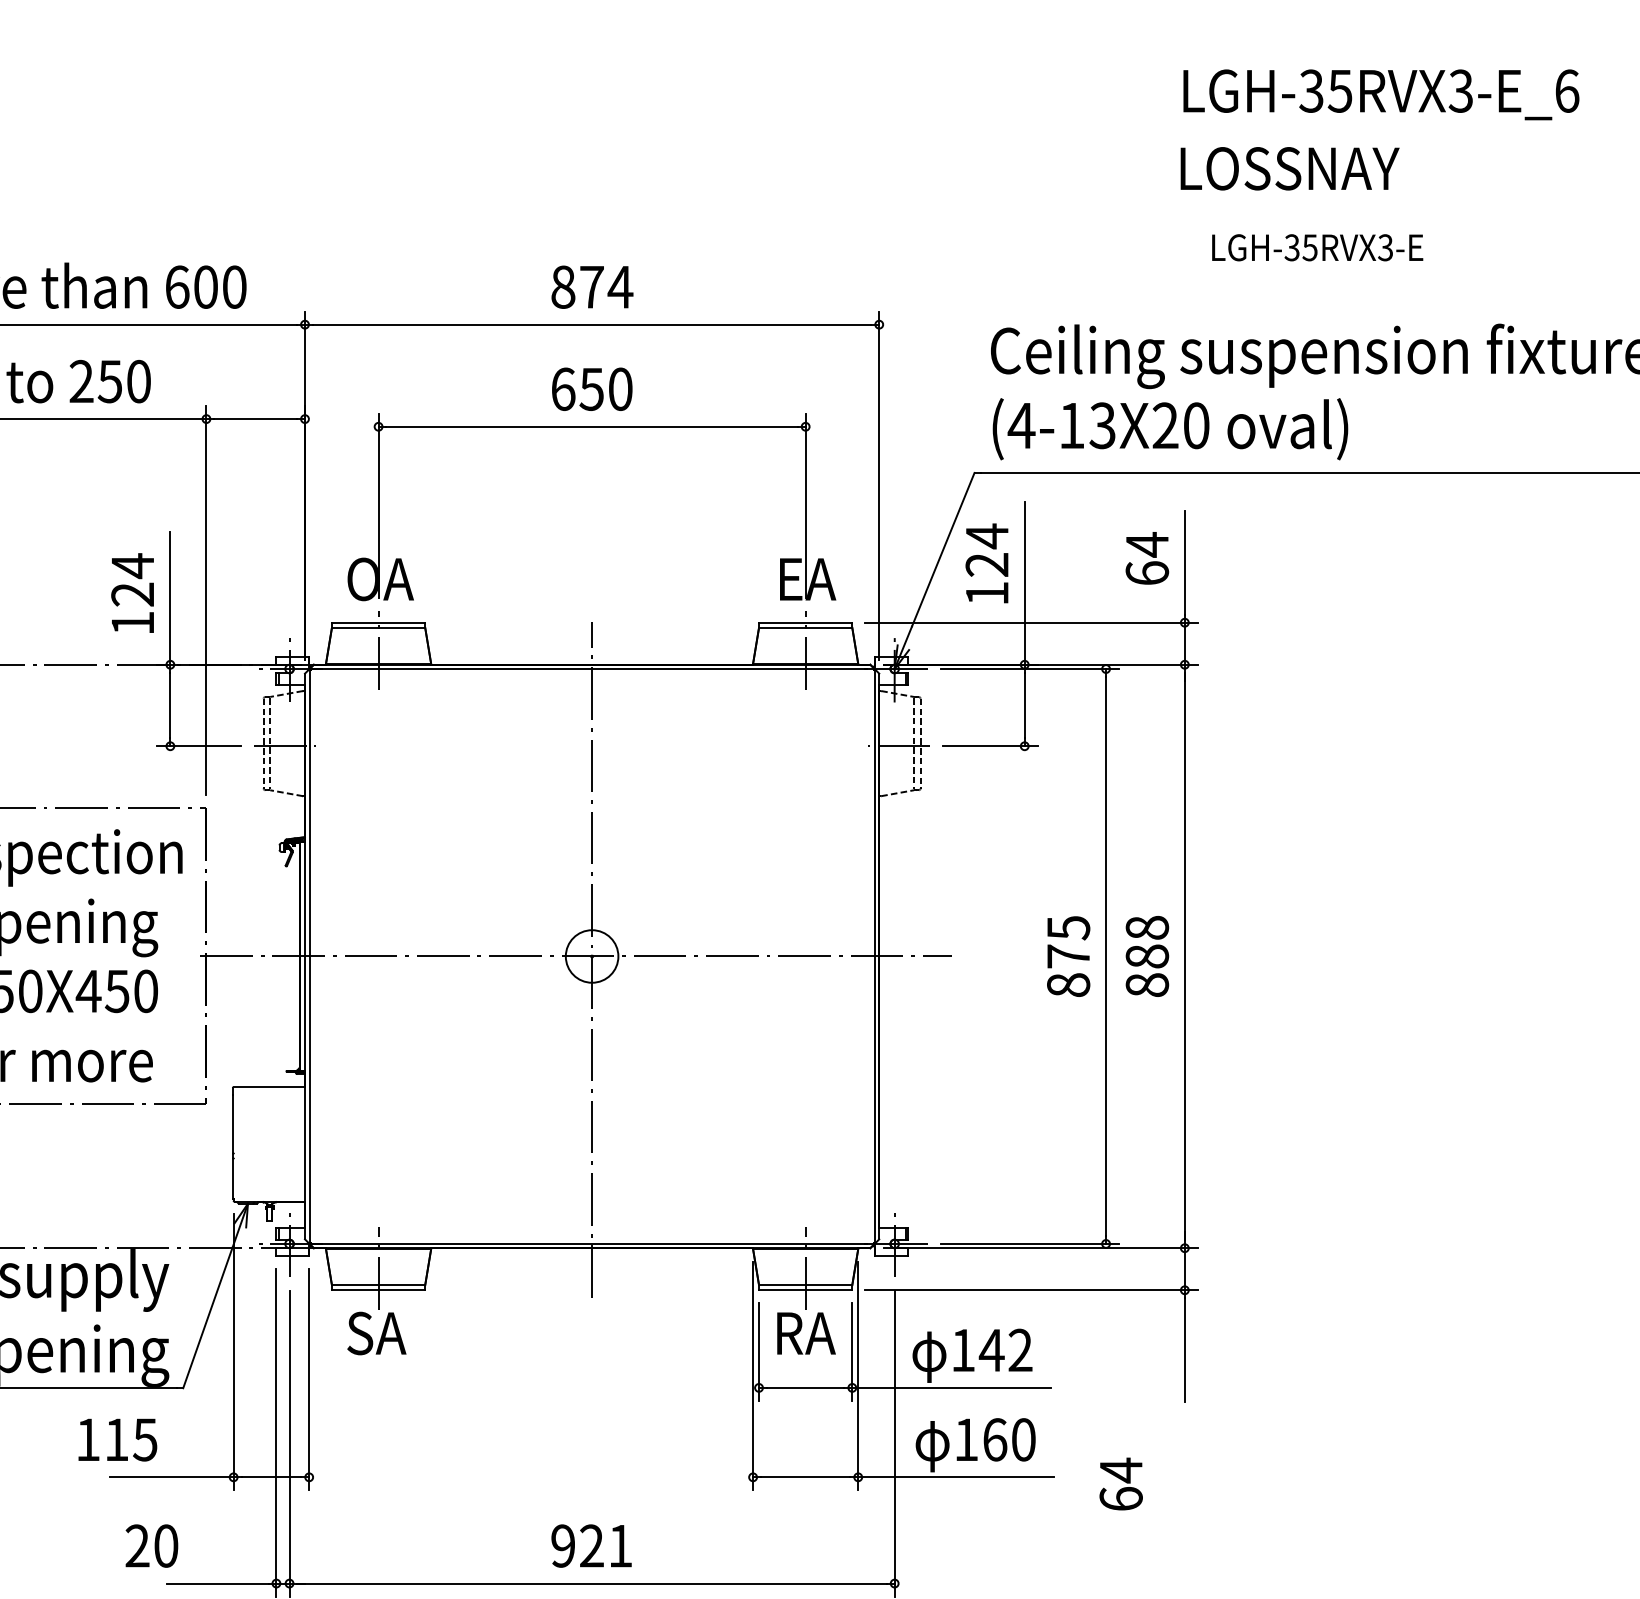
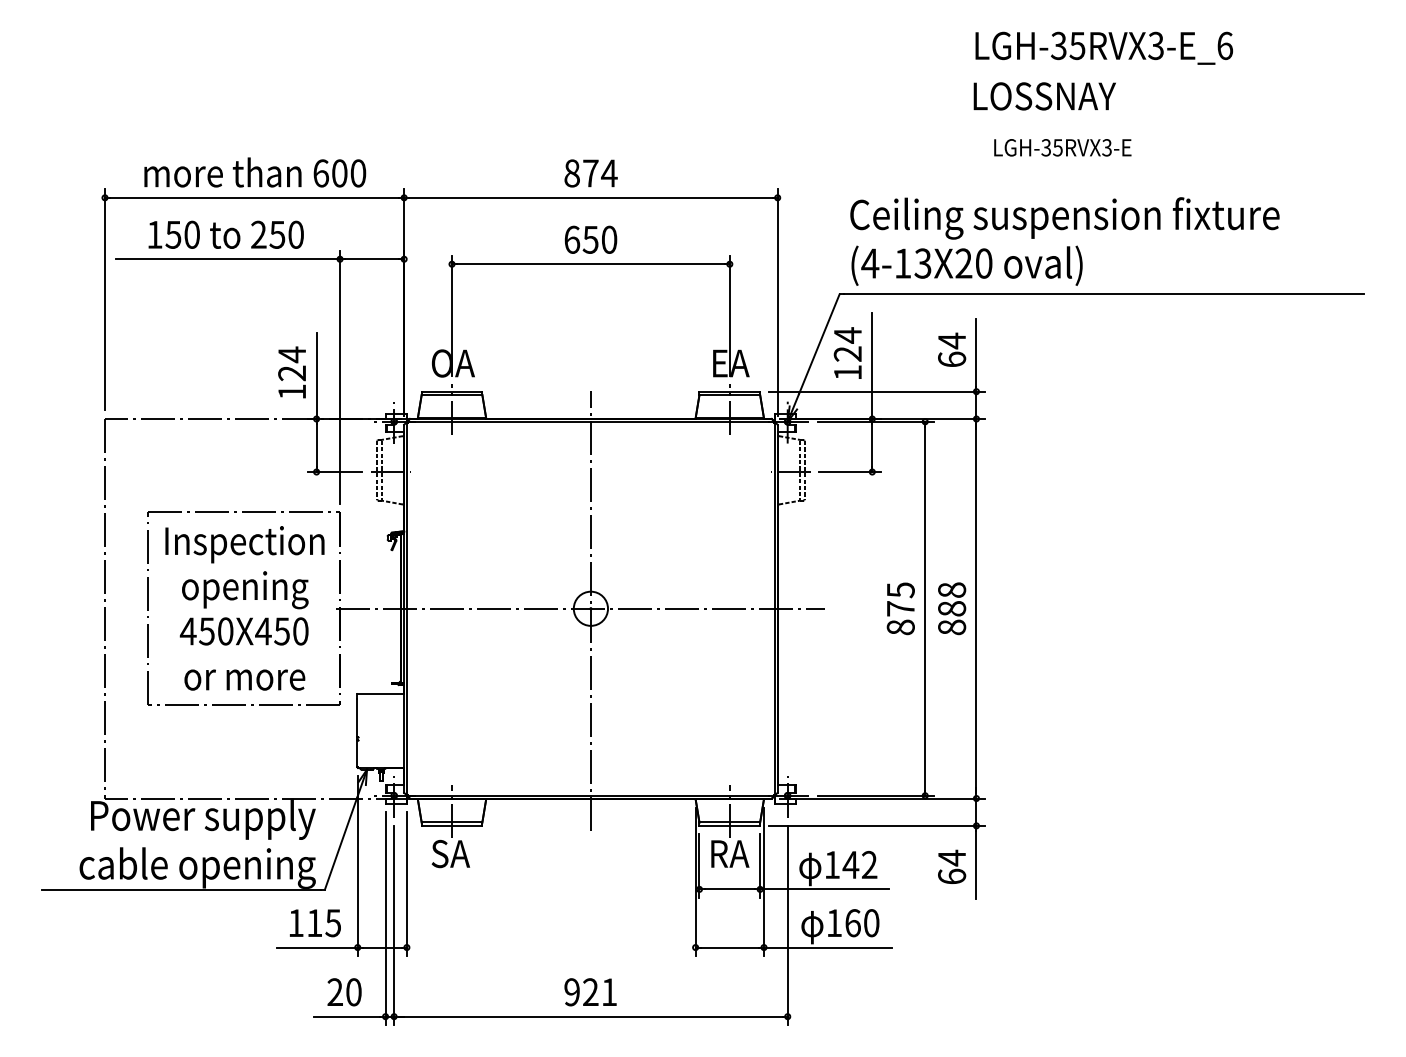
text: (117, 1440) -> (315, 923), moved
text: (1121, 1483) -> (952, 866), moved
text: (151, 1546) -> (344, 992), moved

